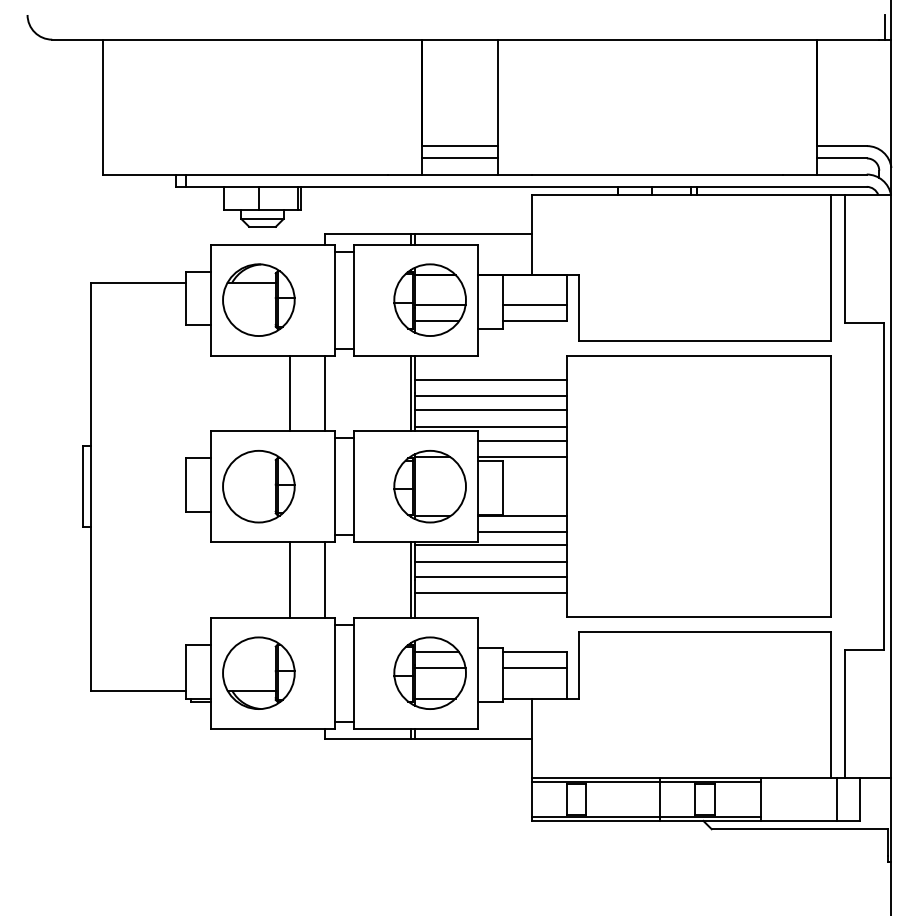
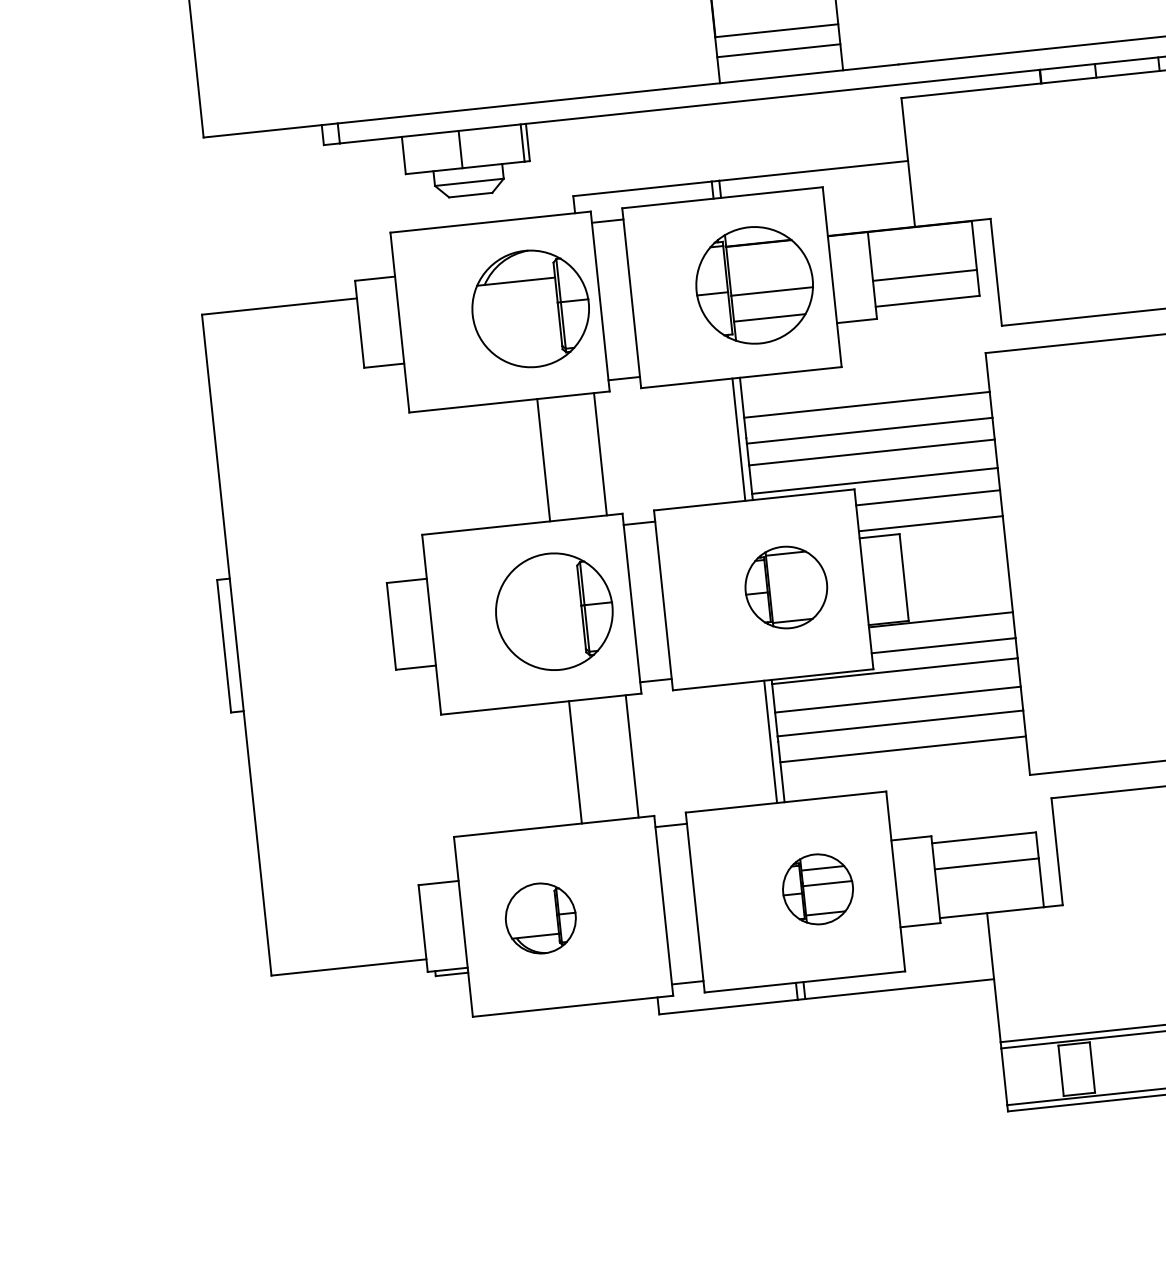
part: (258, 299) -> (530, 307), moved
part: (258, 486) -> (553, 611), moved
part: (429, 486) -> (785, 587), size x0.7
part: (258, 672) -> (540, 917), size x0.6
part: (429, 672) -> (816, 888), size x0.6

